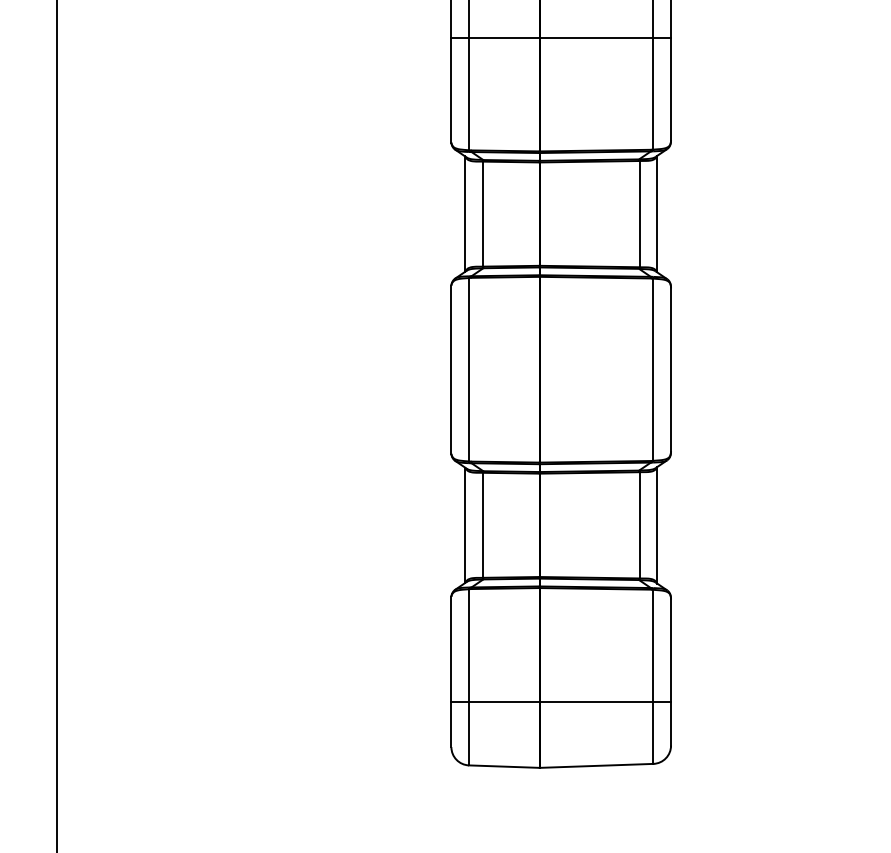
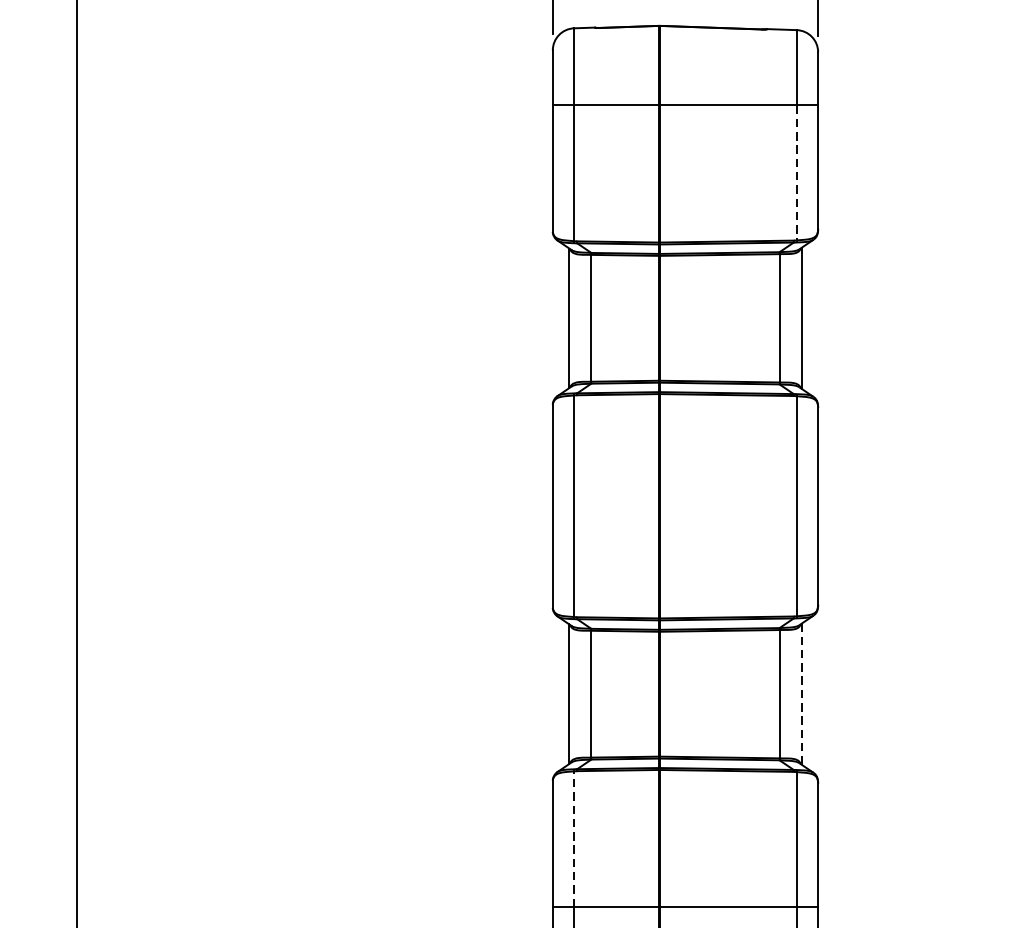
line: (653, 93) -> (796, 172), solid -> dashed
line: (657, 524) -> (801, 693), solid -> dashed
line: (469, 644) -> (574, 838), solid -> dashed

